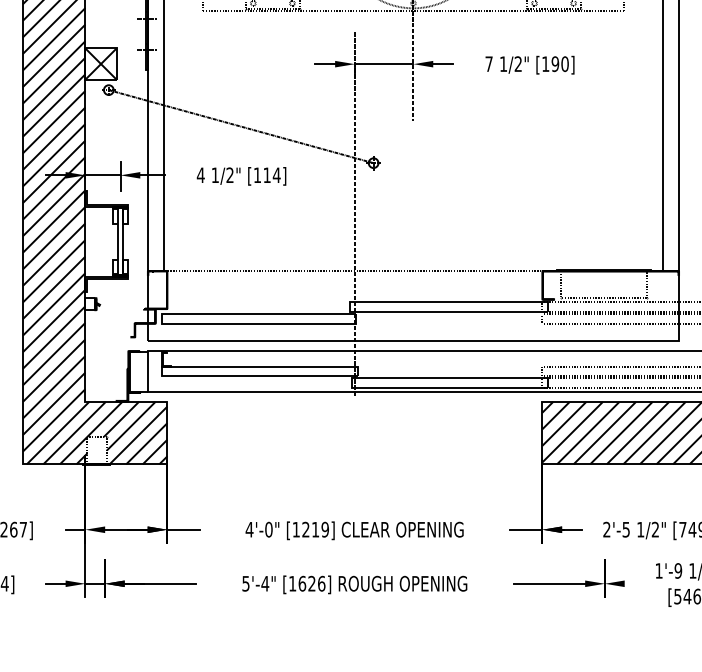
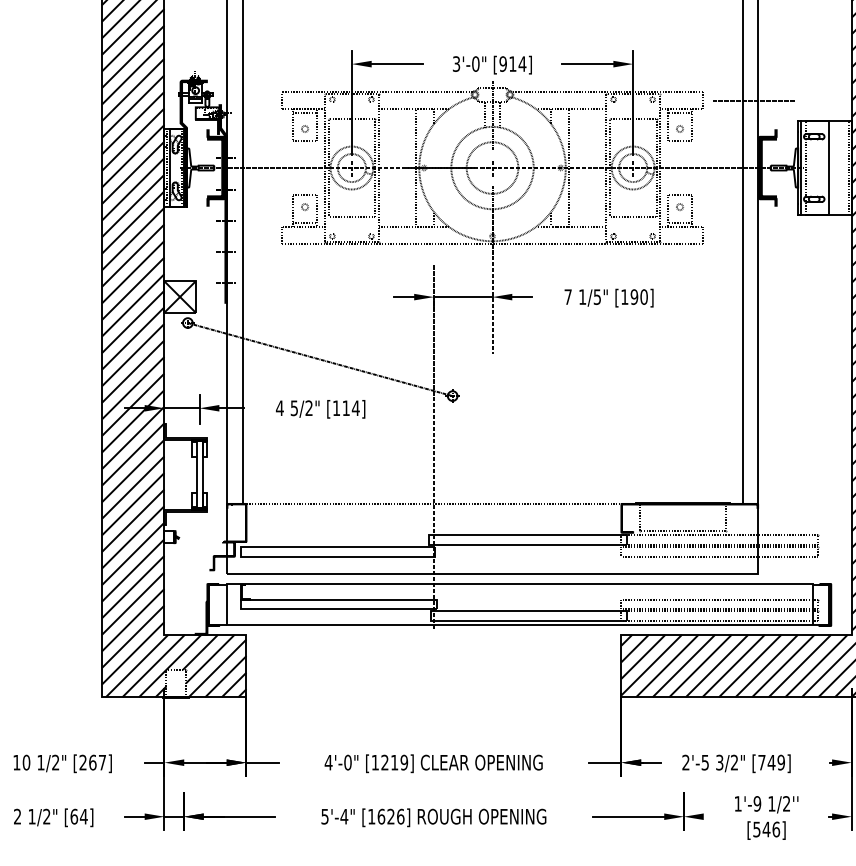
text: (517, 63) -> (596, 296), 1/2" -> 1/5"
text: (214, 175) -> (293, 408), 1/2" -> 5/2"
text: (640, 529) -> (719, 762), 1/2" -> 3/2"

